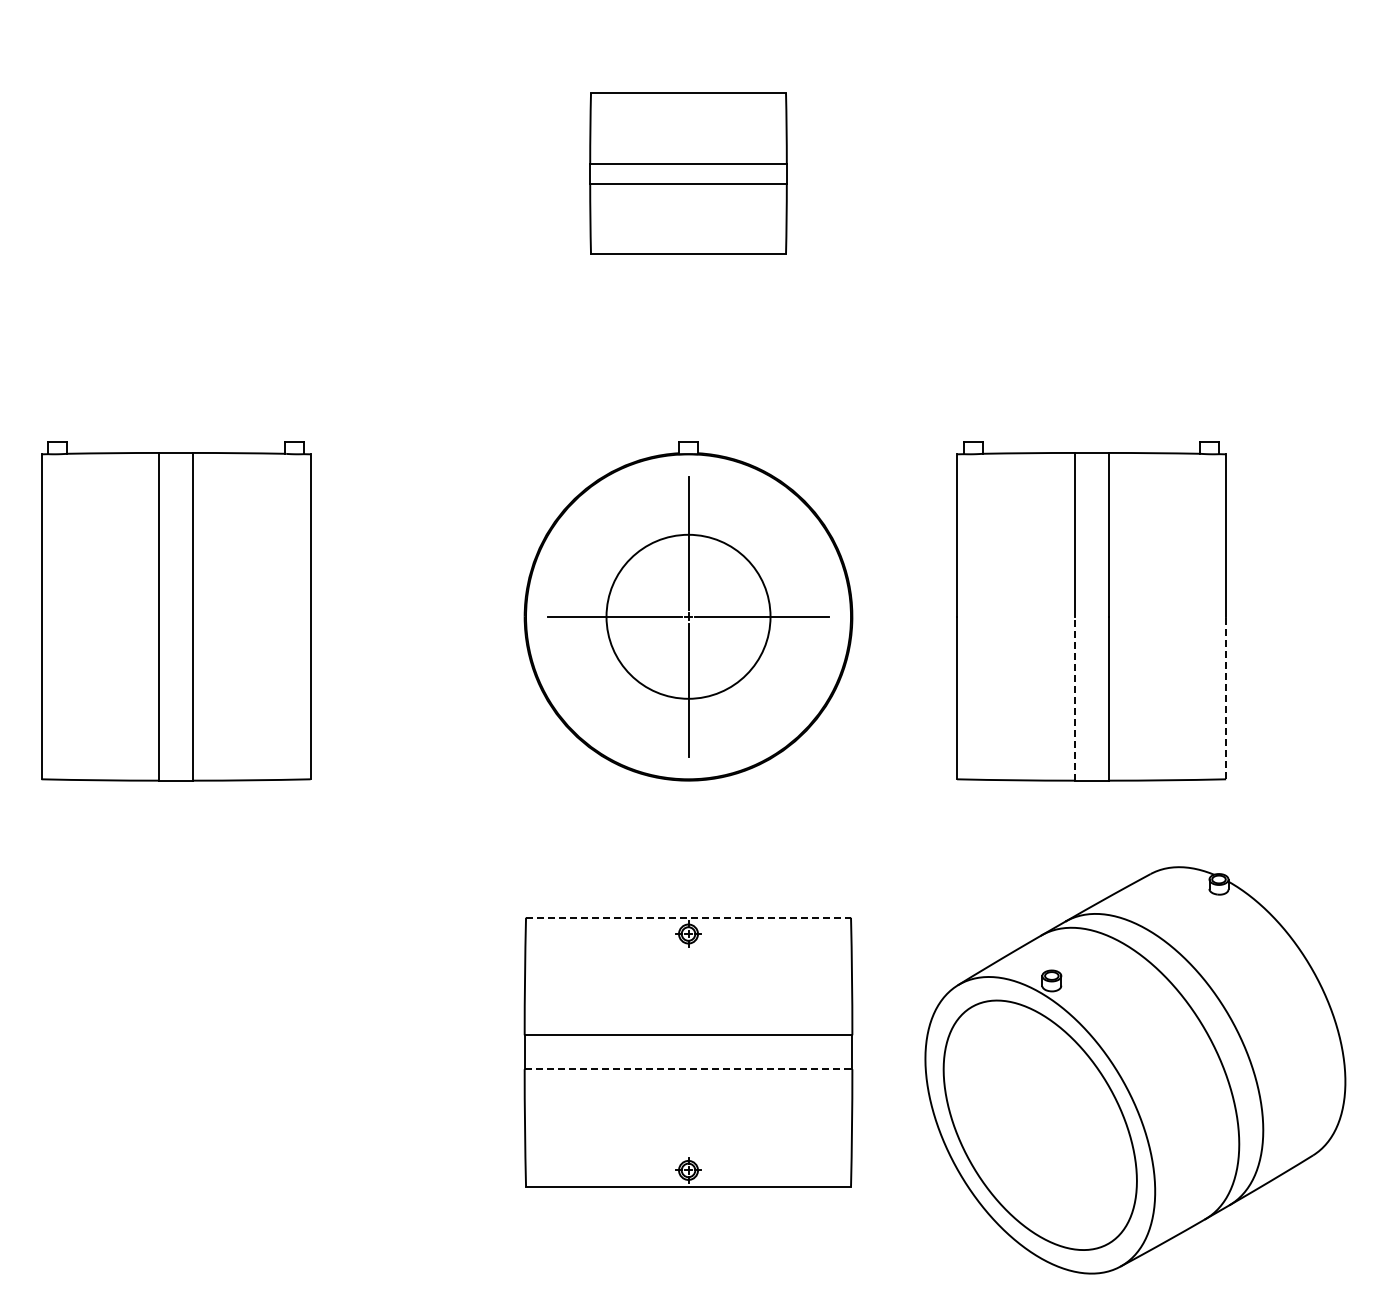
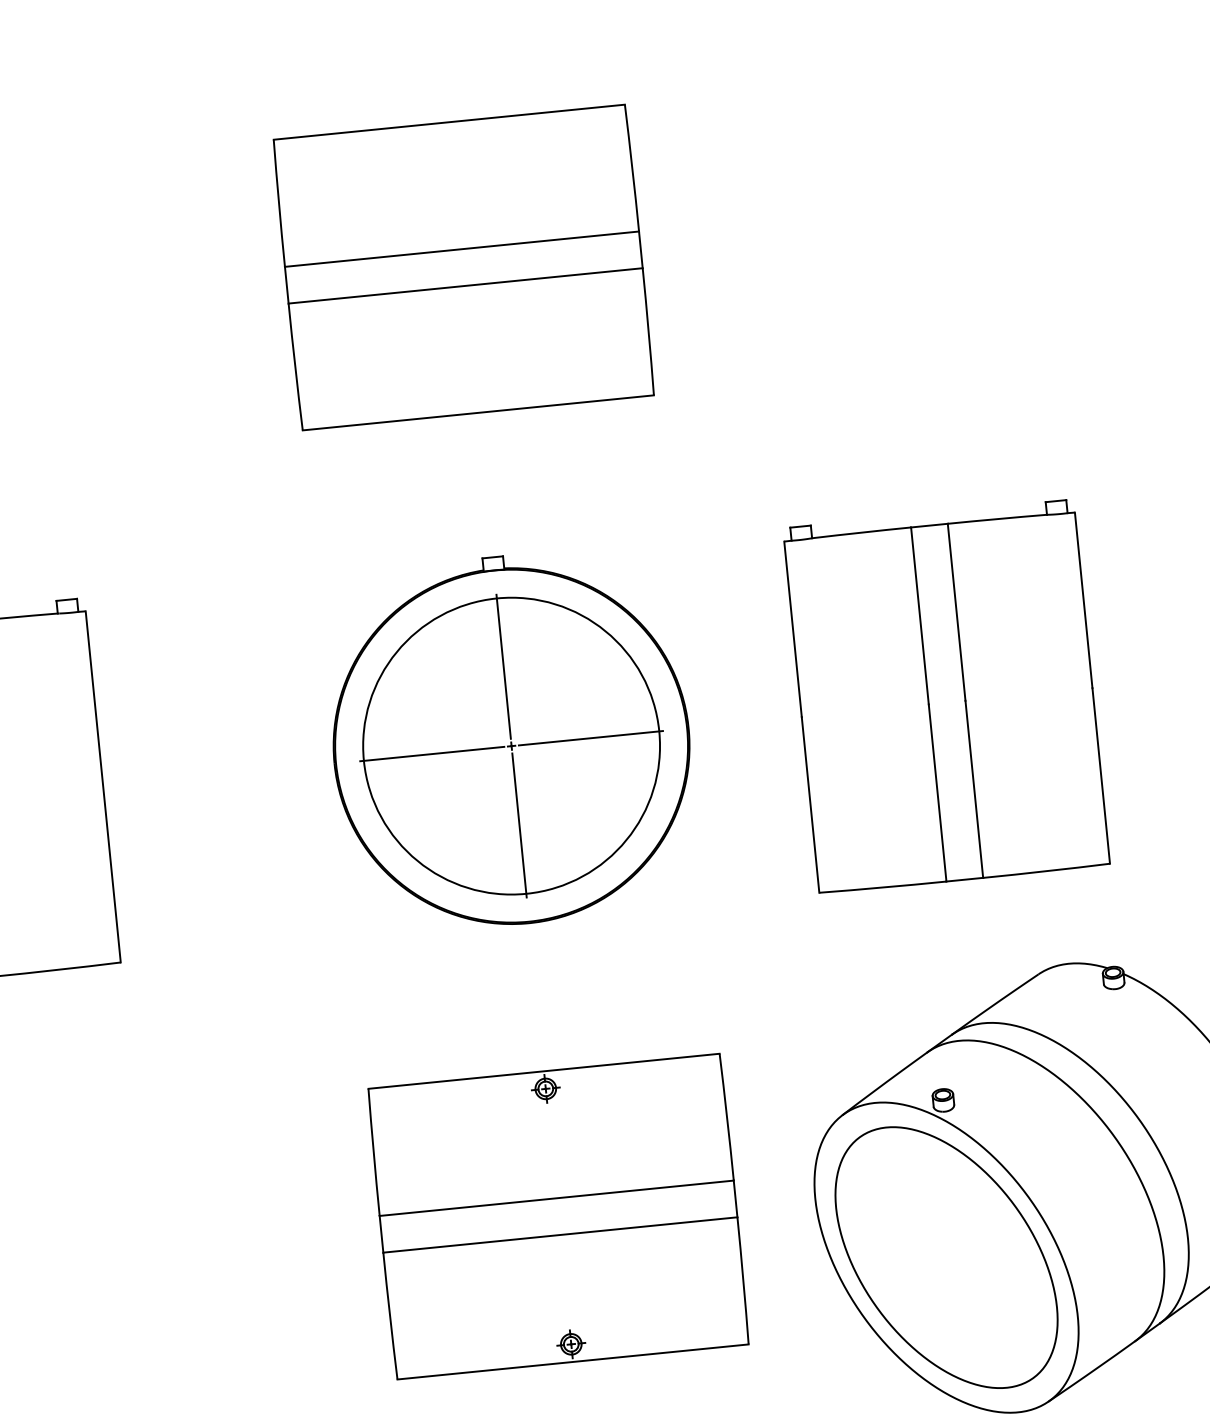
part: (688, 173) -> (463, 267), size x1.67
circle: (688, 616) -> (511, 745), size x1.67
line: (1226, 697) -> (1101, 775), dashed -> solid
line: (1074, 698) -> (937, 792), dashed -> solid
line: (689, 917) -> (545, 1070), dashed -> solid
line: (688, 1069) -> (560, 1235), dashed -> solid

